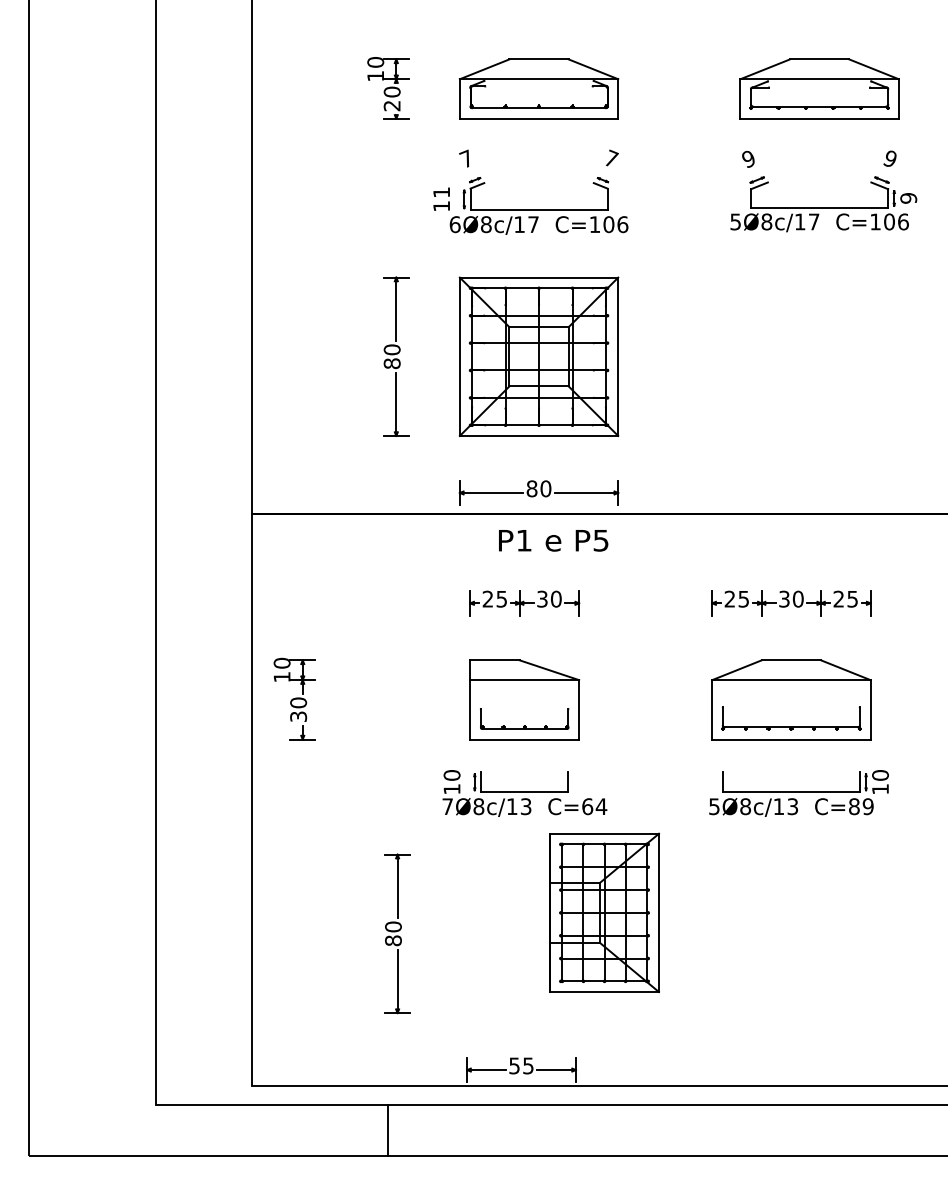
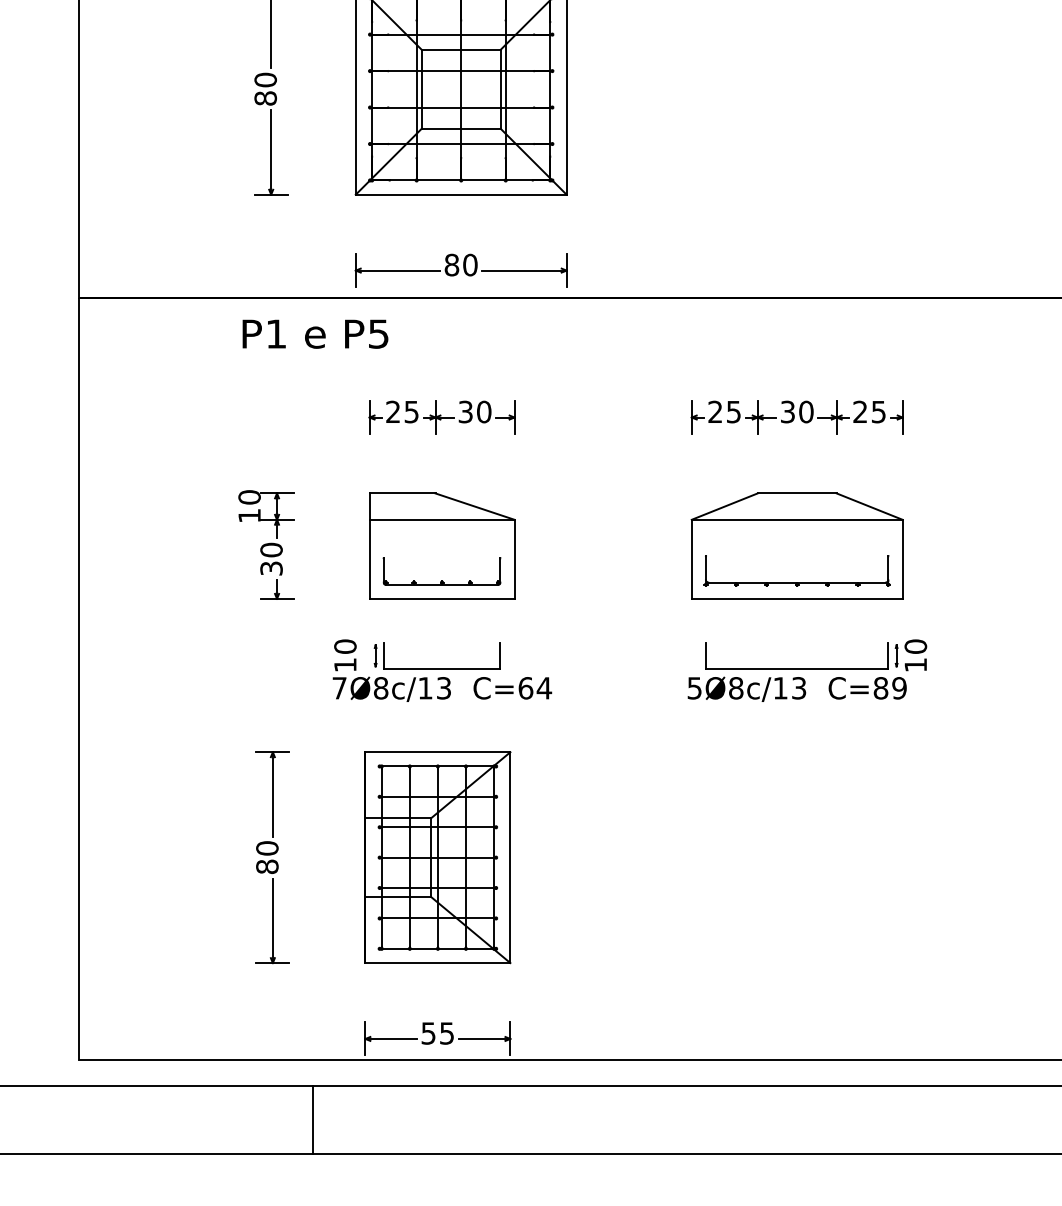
text: (553, 540) -> (315, 333), moved
part: (294, 698) -> (266, 544), moved
part: (604, 912) -> (437, 857), moved
line: (387, 1130) -> (312, 1119), moved

